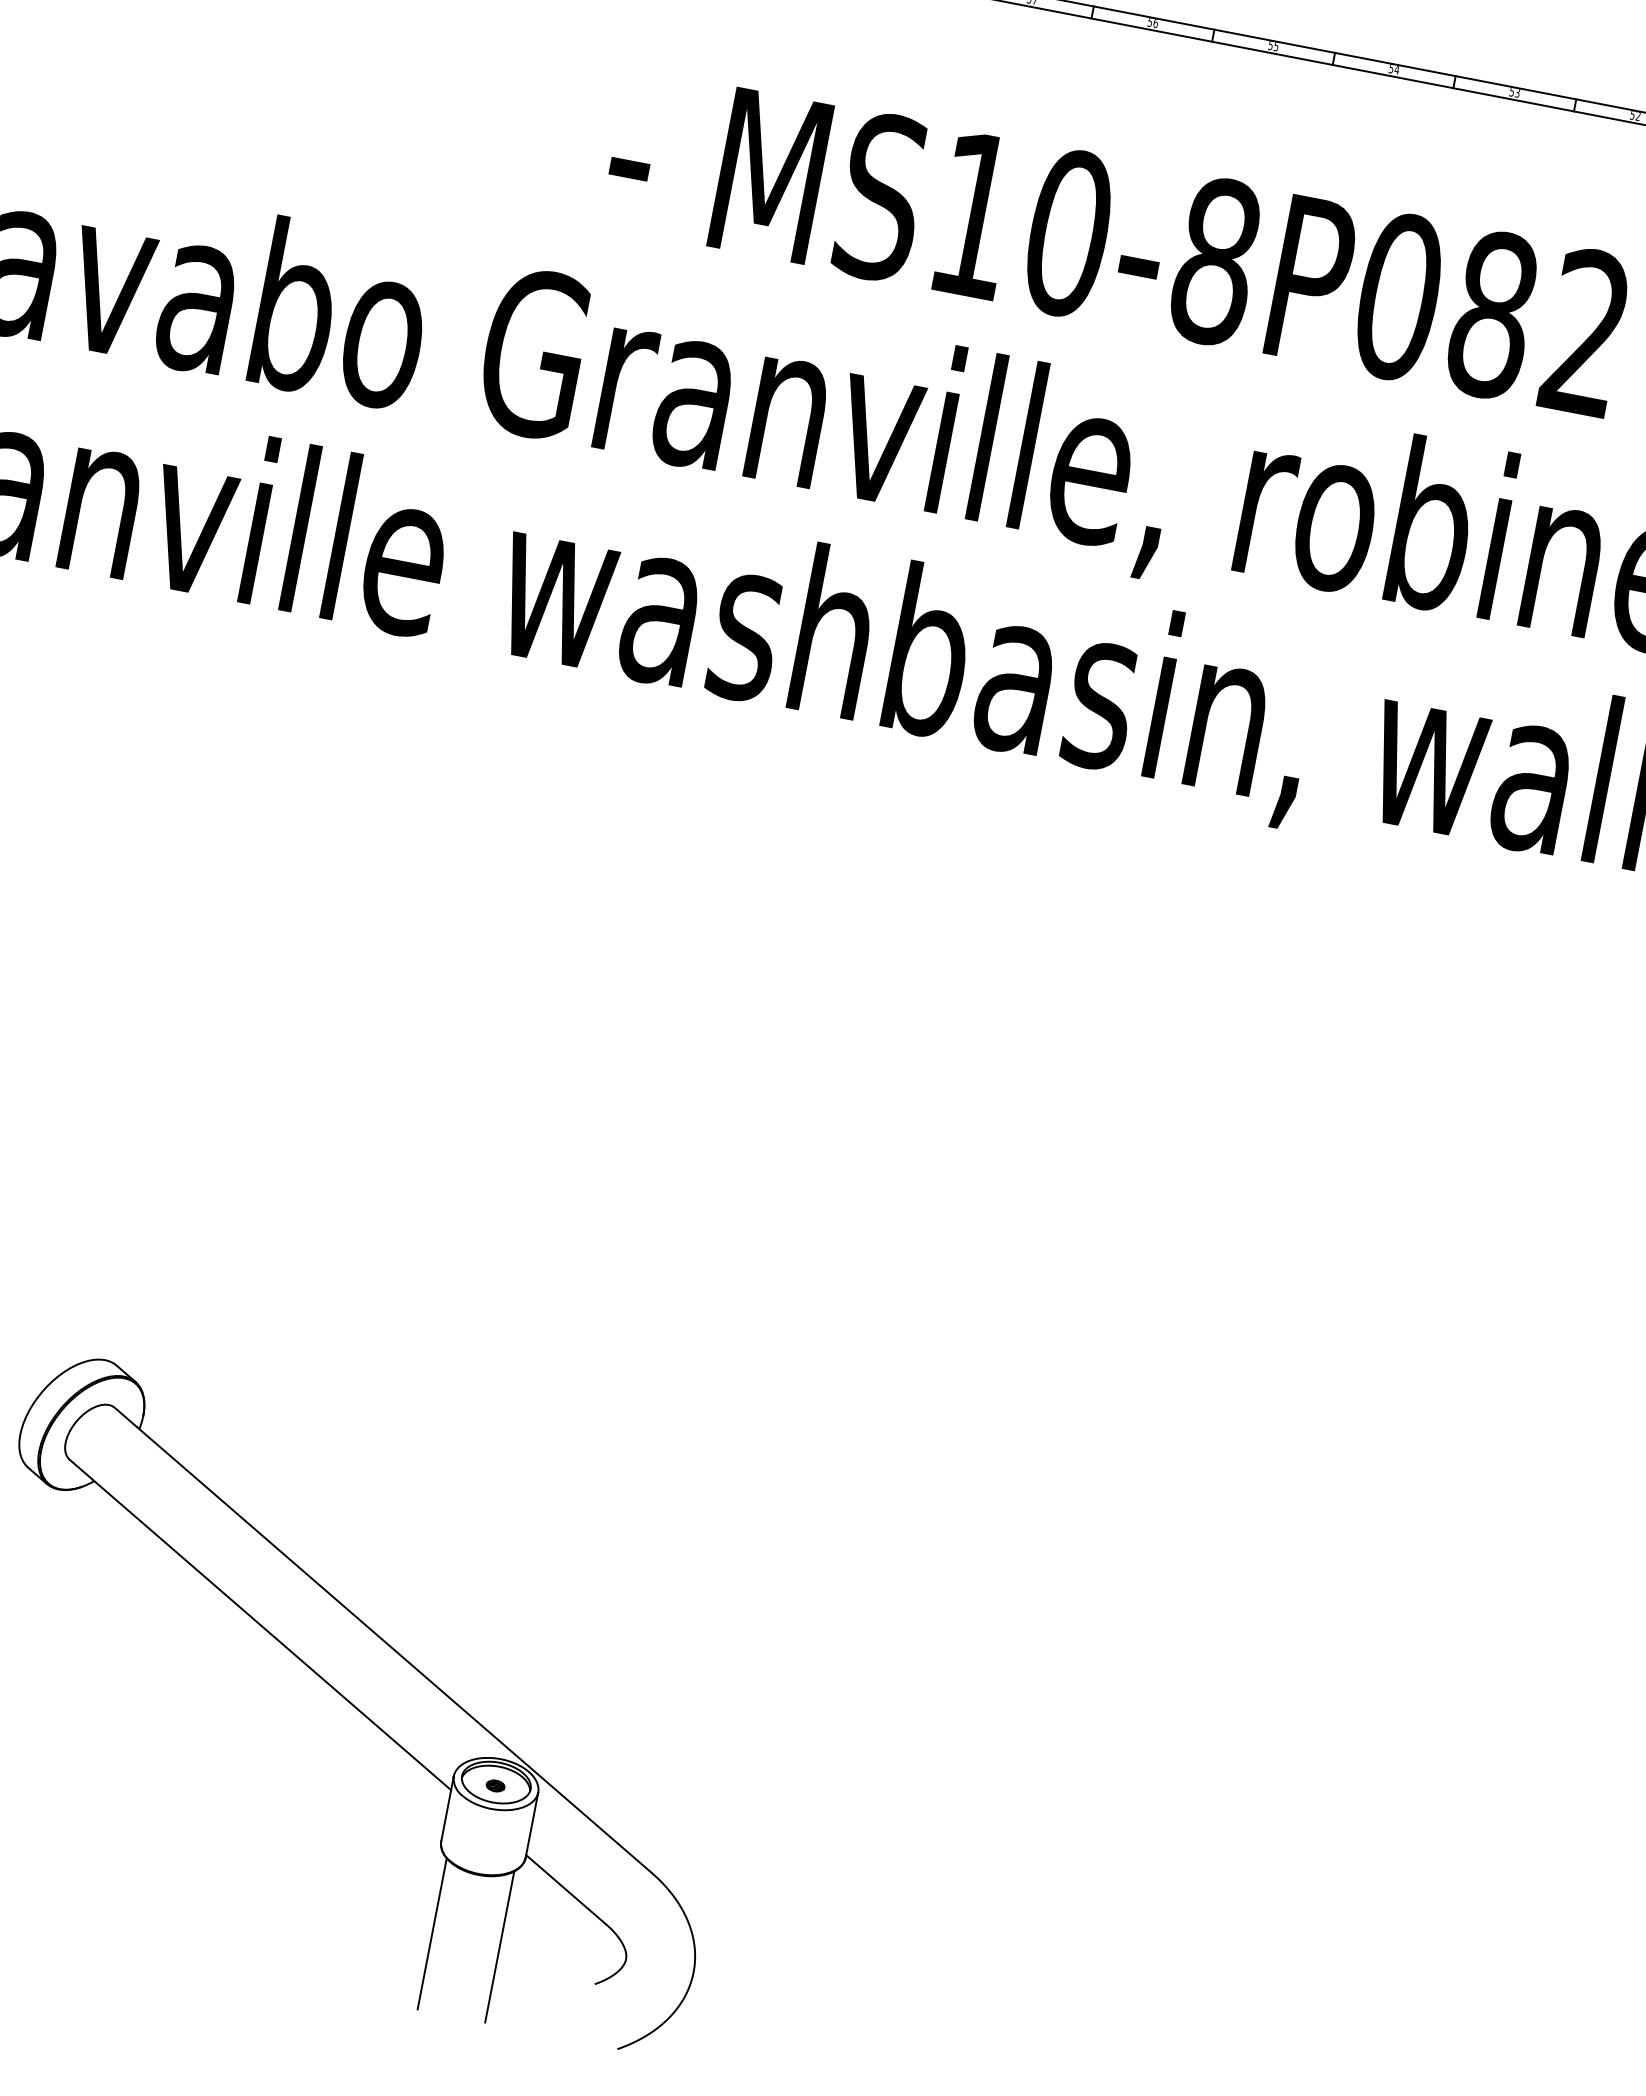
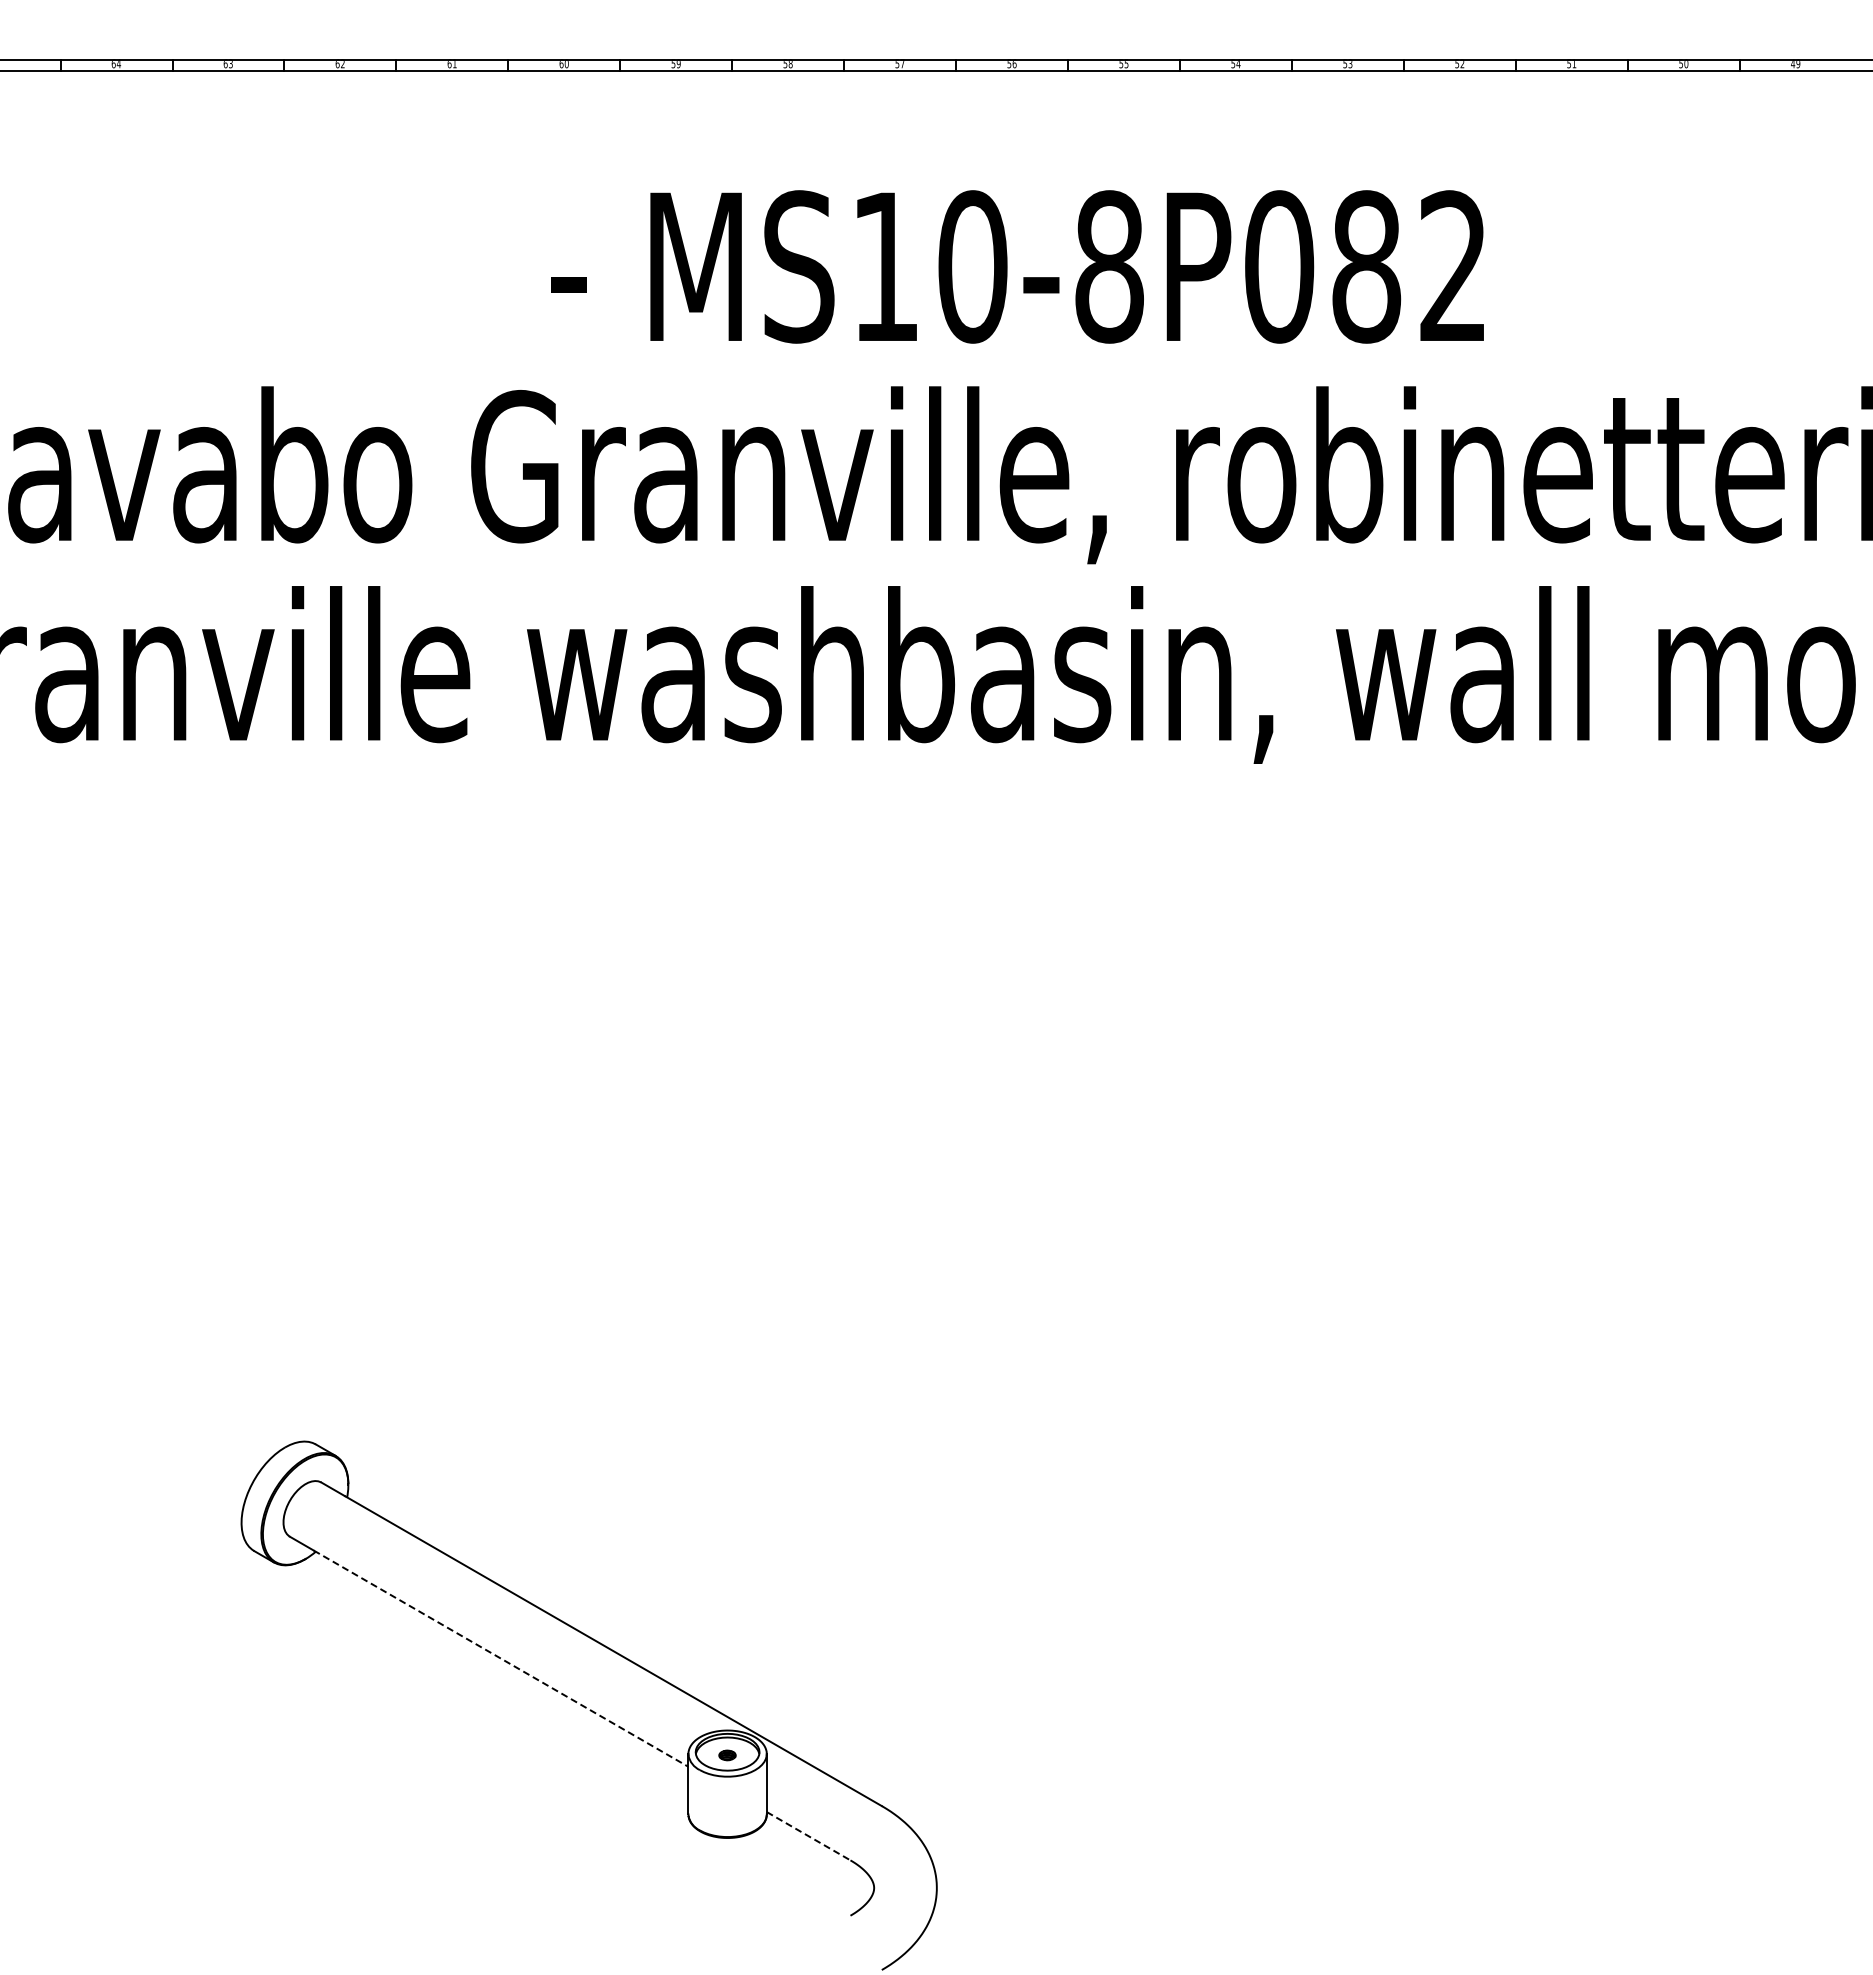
line: (272, 1634) -> (501, 1658), solid -> dashed
line: (567, 1890) -> (809, 1836), solid -> dashed
line: (432, 1933) -> (696, 1898), removed
line: (499, 1946) -> (758, 1898), removed

